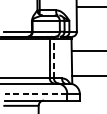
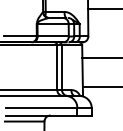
line: (53, 58) -> (61, 67), dashed -> solid
line: (36, 94) -> (41, 108), dashed -> solid

